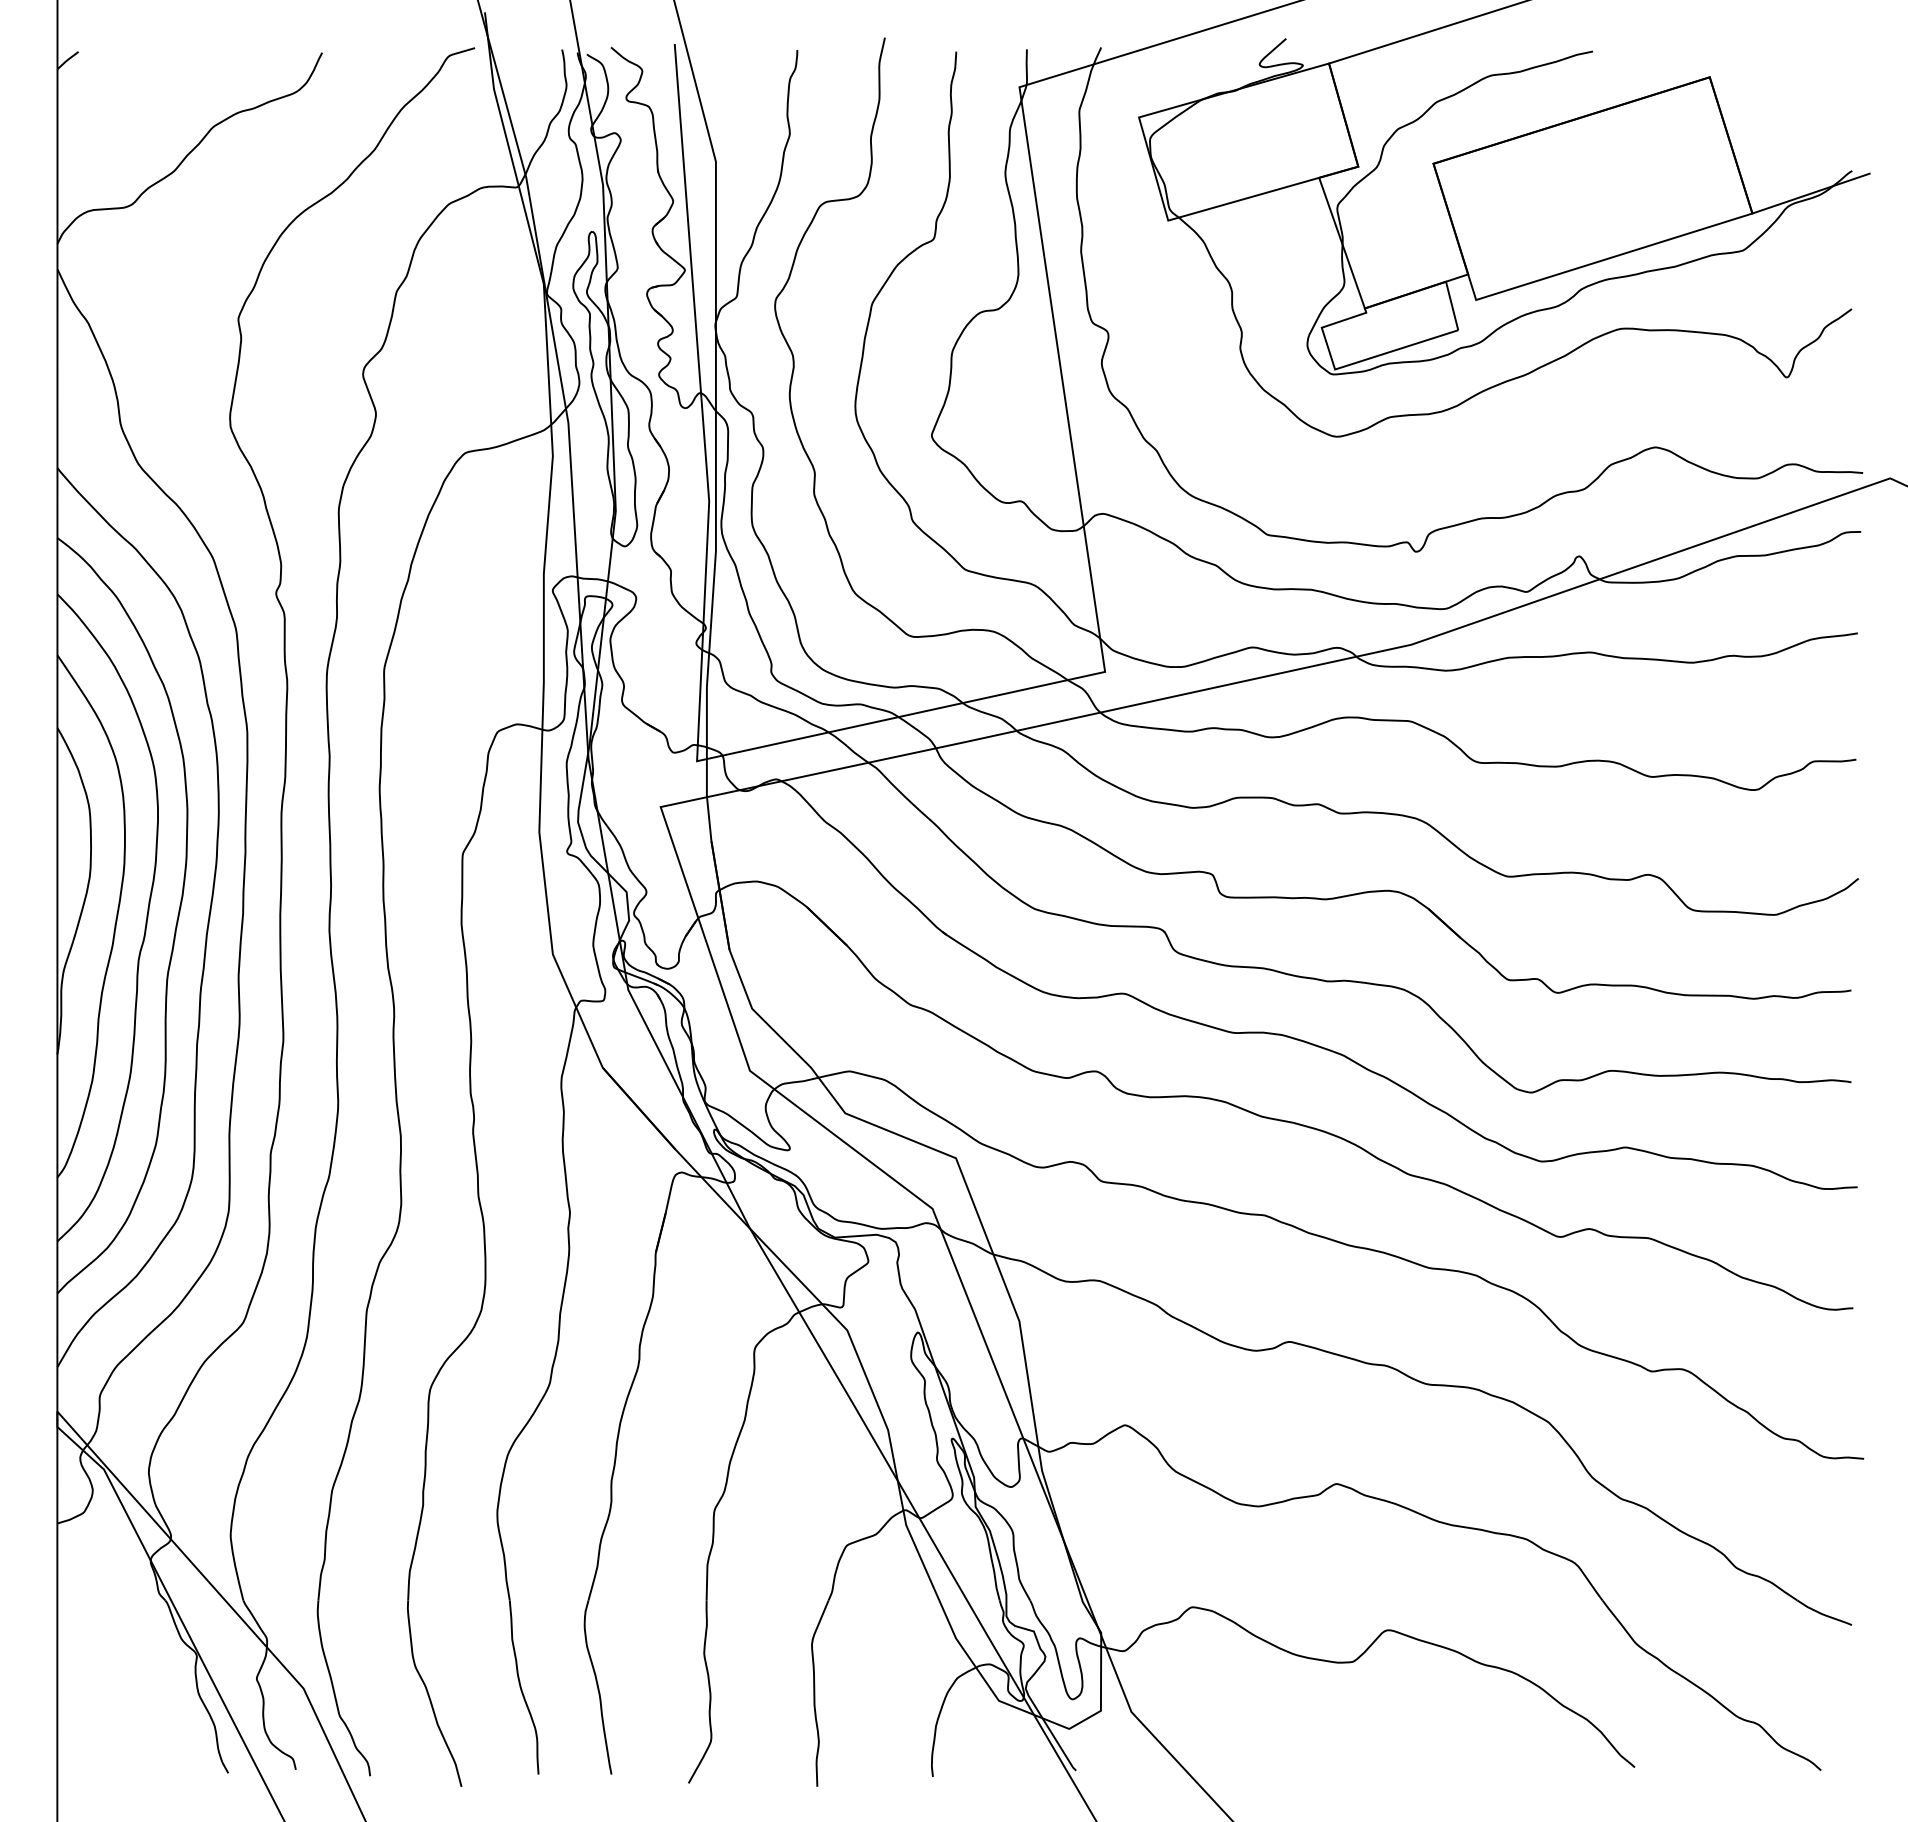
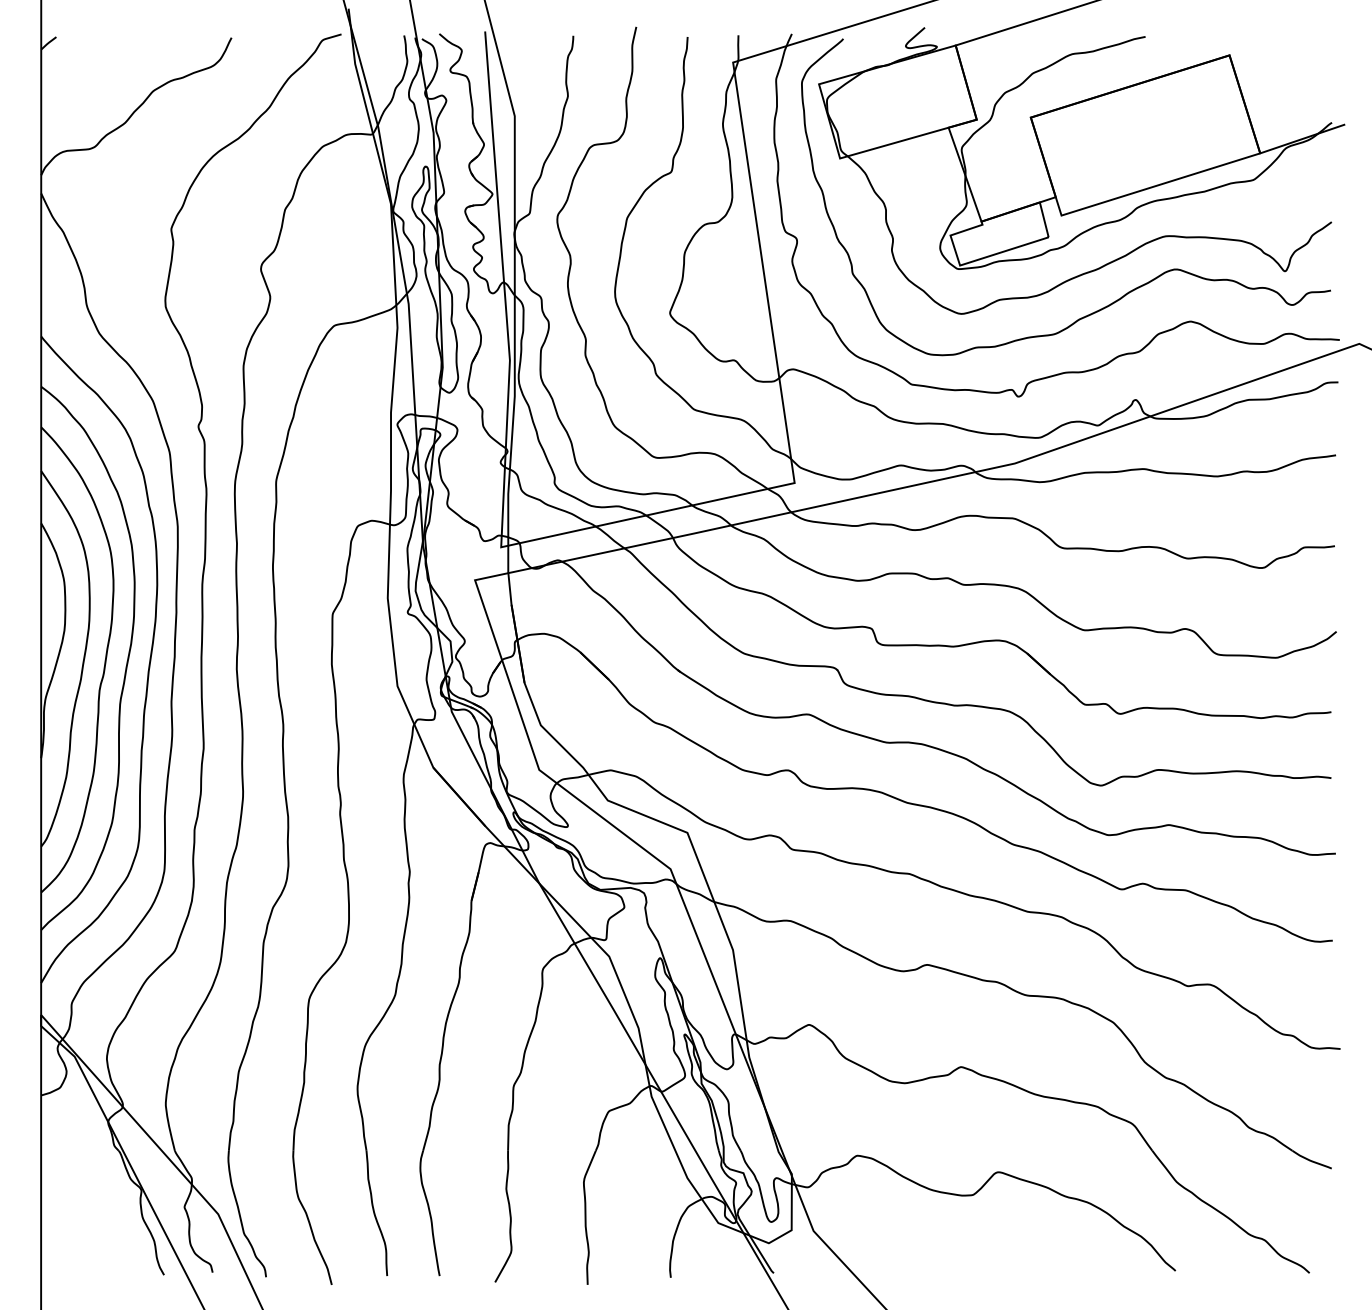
curve: (1570, 405) -> (1129, 291), added

